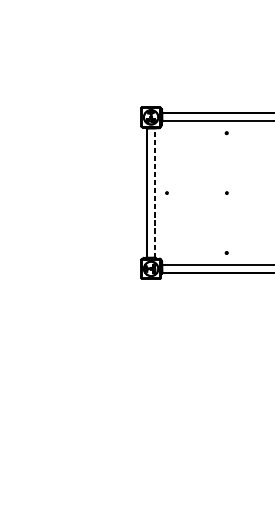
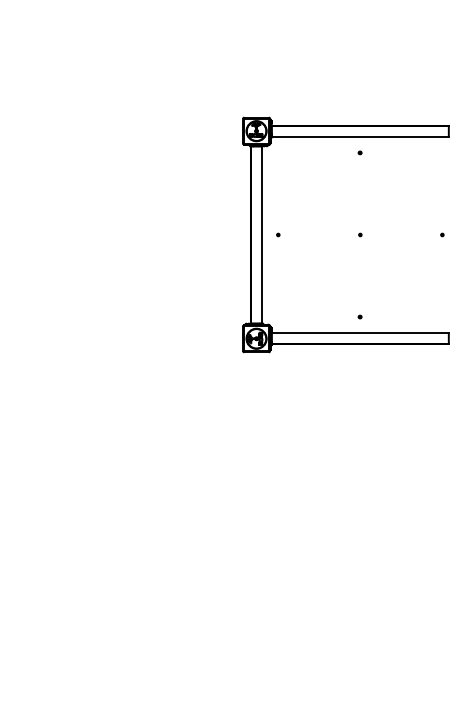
line: (155, 192) -> (262, 234), dashed -> solid

